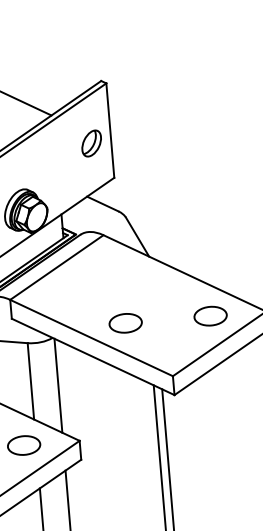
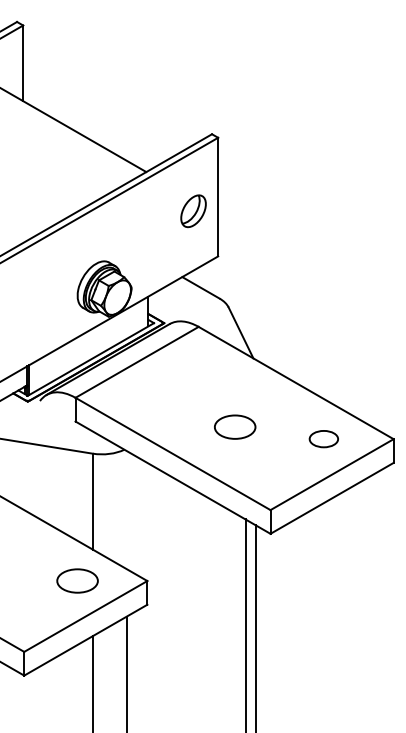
part: (210, 315) -> (323, 438), size x0.7
part: (125, 322) -> (235, 426), moved
line: (58, 385) -> (126, 509), removed

